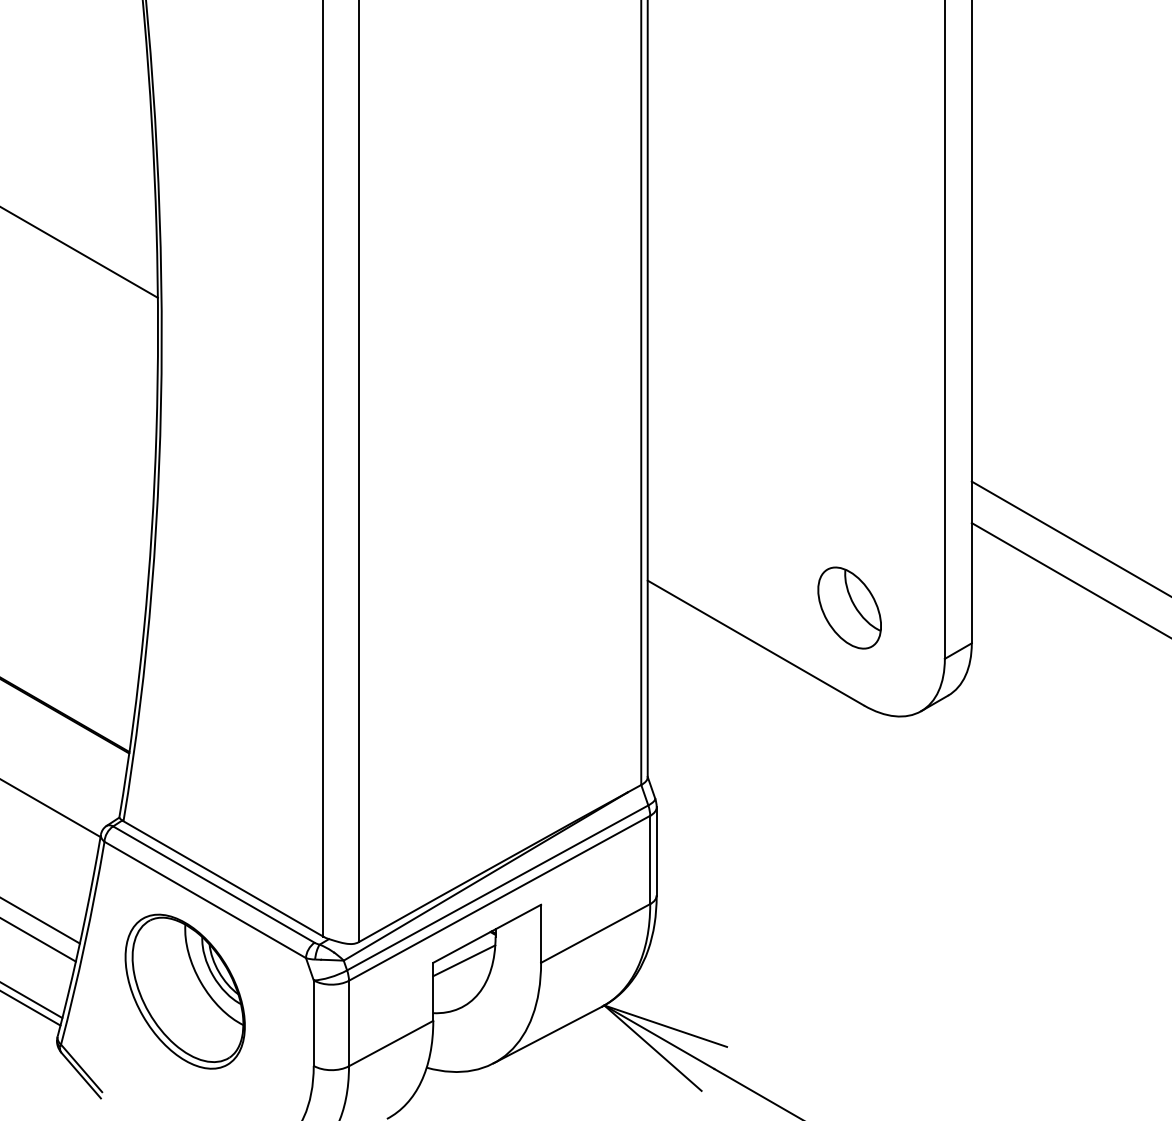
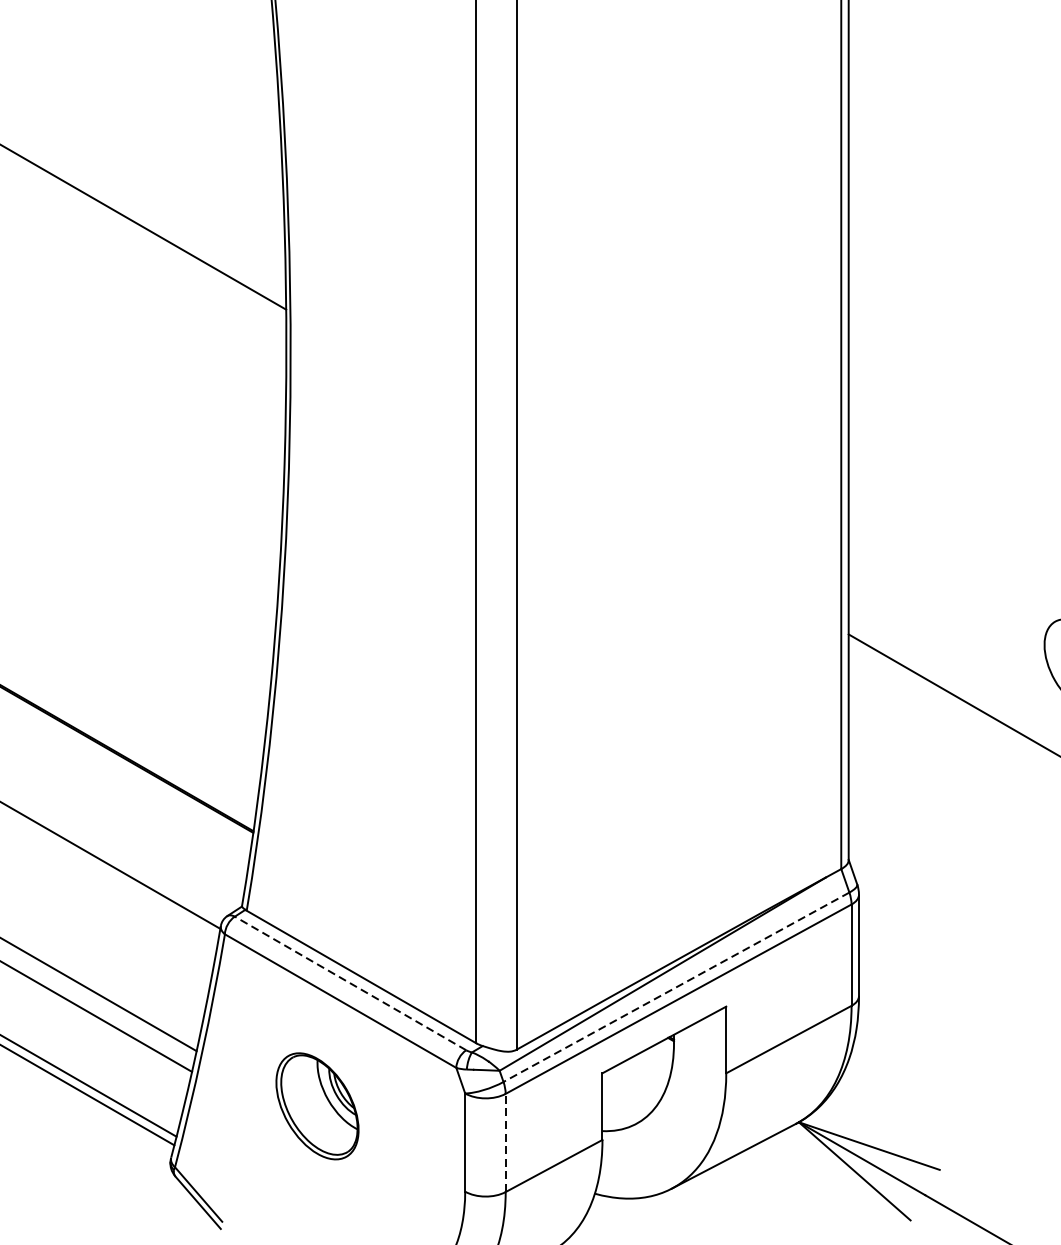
line: (213, 884) -> (350, 983), solid -> dashed
line: (497, 887) -> (676, 986), solid -> dashed
line: (464, 960) -> (638, 1070), removed
part: (184, 991) -> (316, 1106), size x0.6
line: (349, 1023) -> (506, 1142), solid -> dashed

